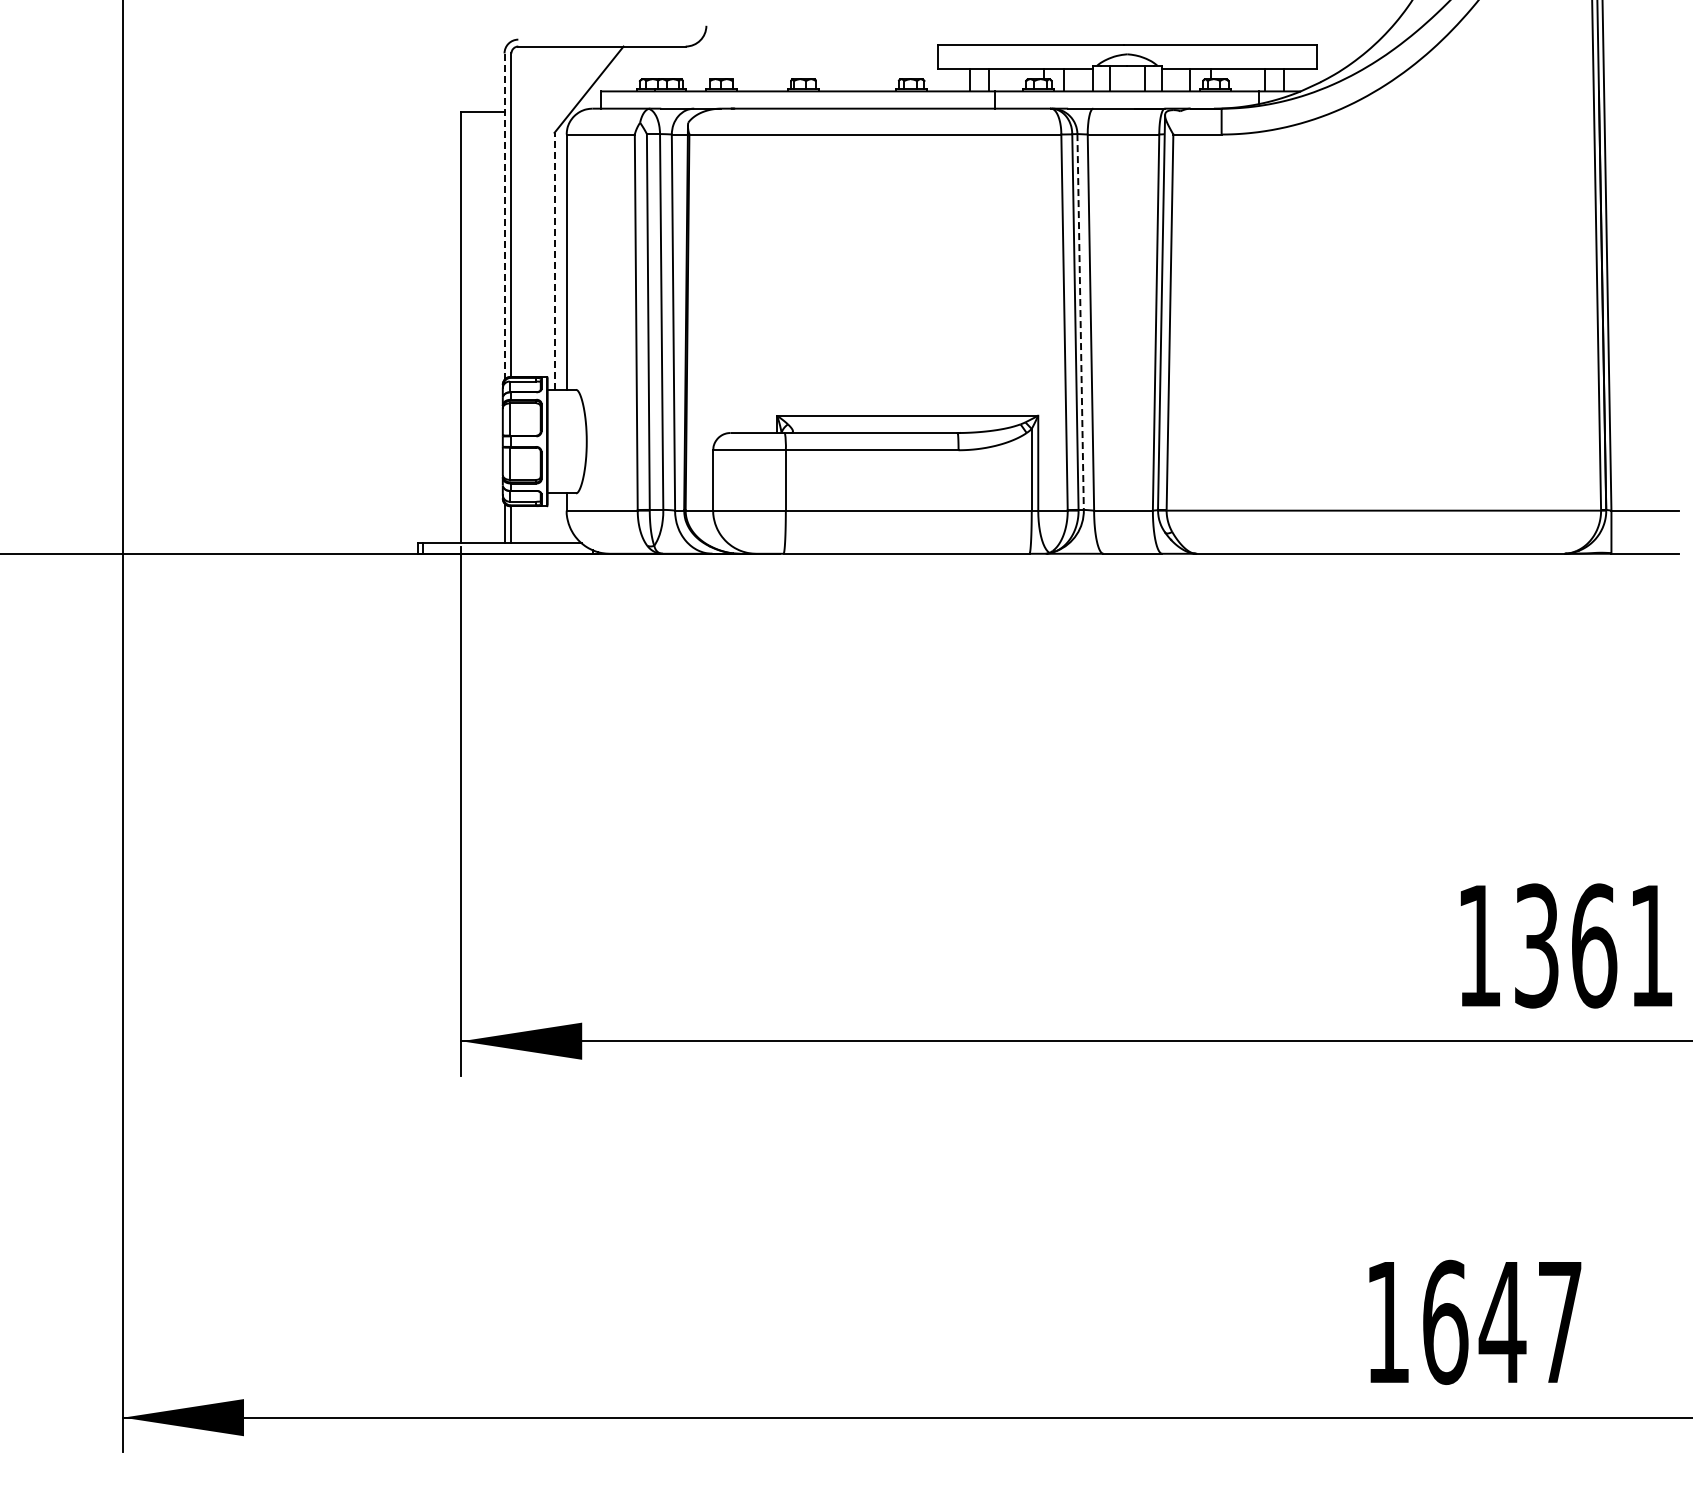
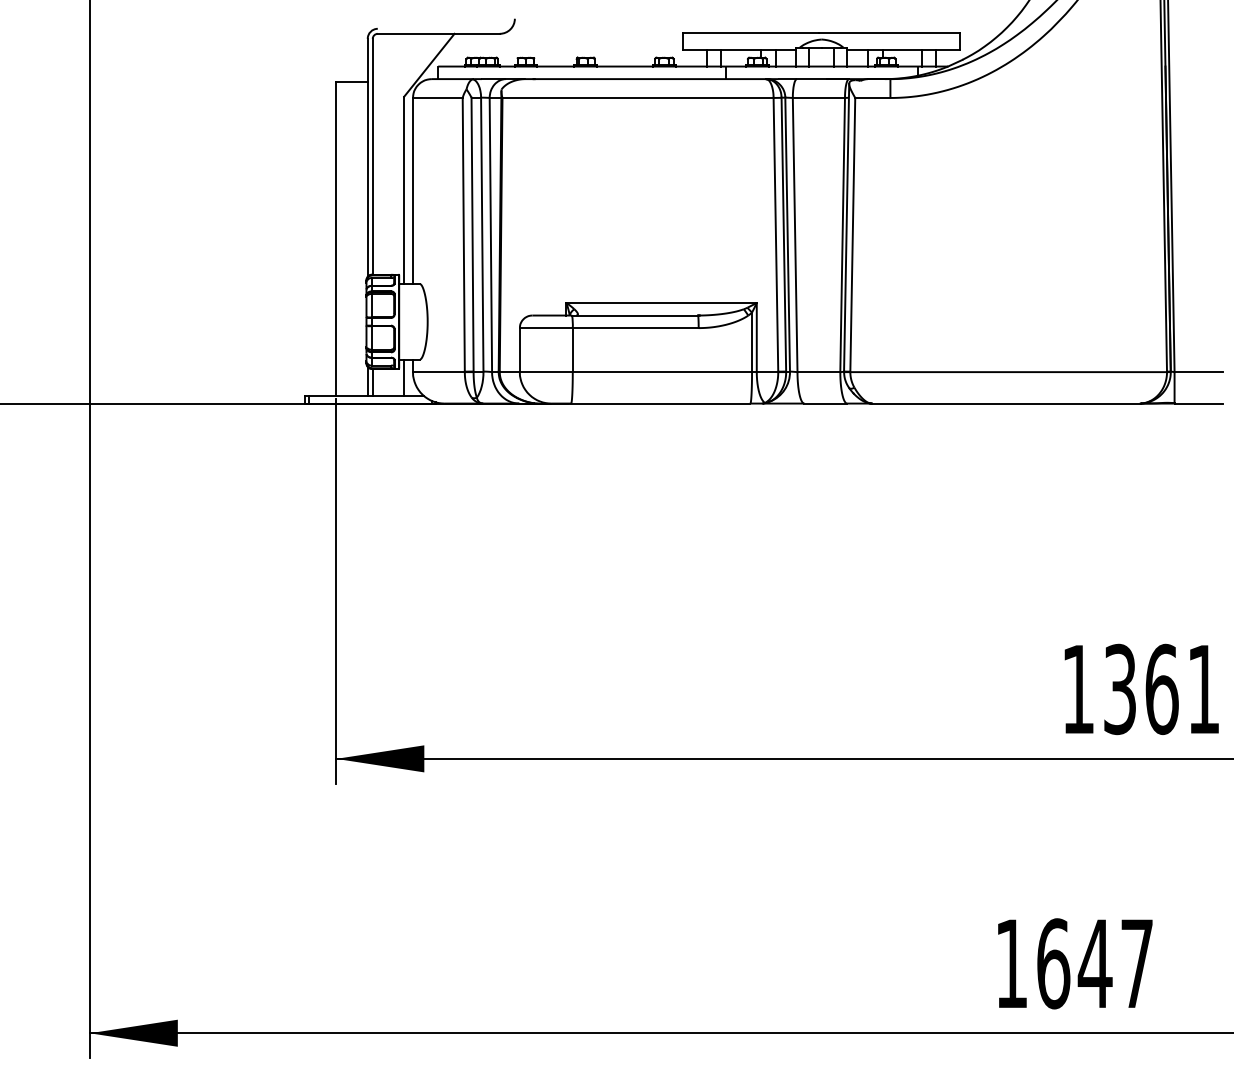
line: (504, 216) -> (367, 157), dashed -> solid
line: (554, 261) -> (404, 190), dashed -> solid
line: (1080, 322) -> (787, 234), dashed -> solid
line: (554, 518) -> (404, 377), added

